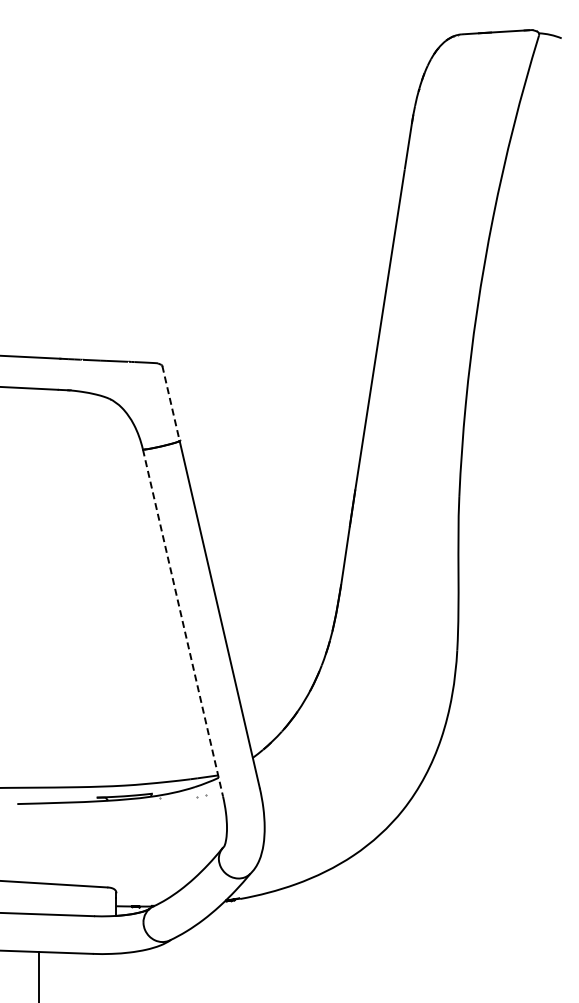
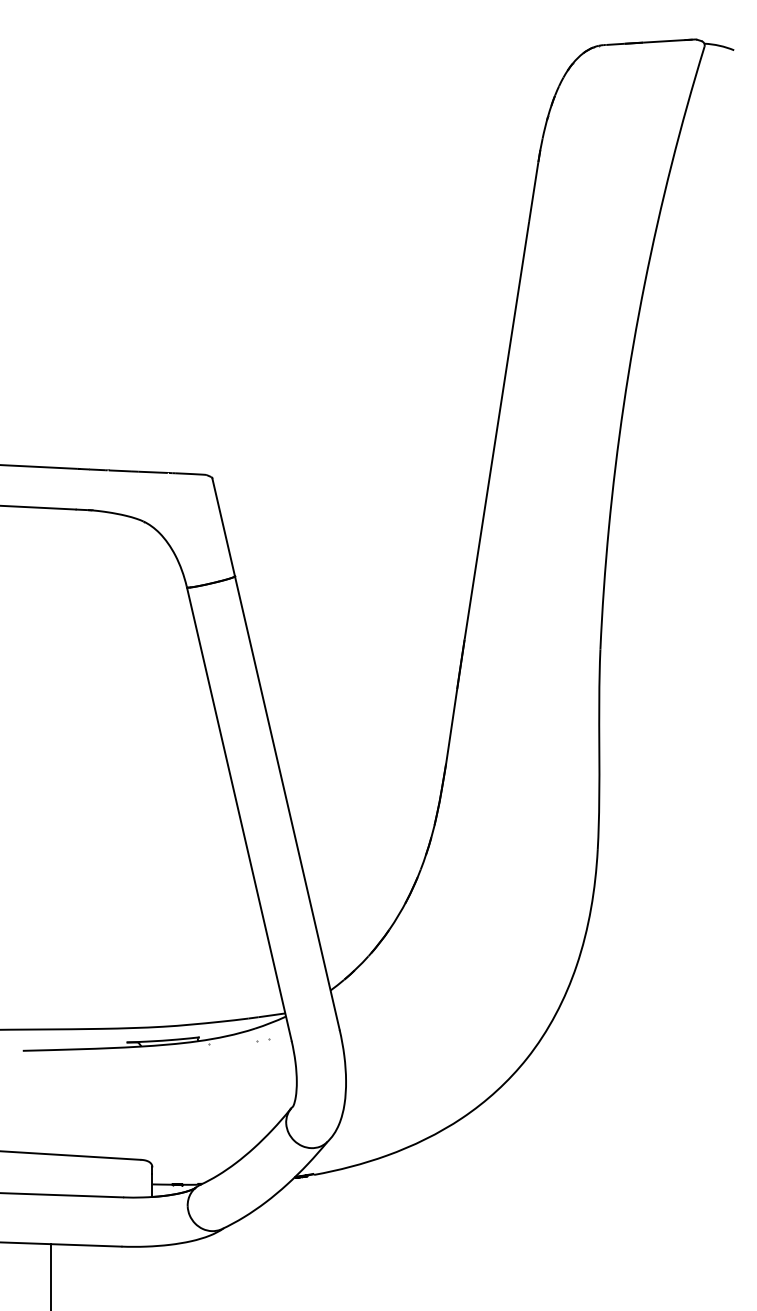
line: (171, 403) -> (224, 527), dashed -> solid
line: (183, 623) -> (239, 814), dashed -> solid

